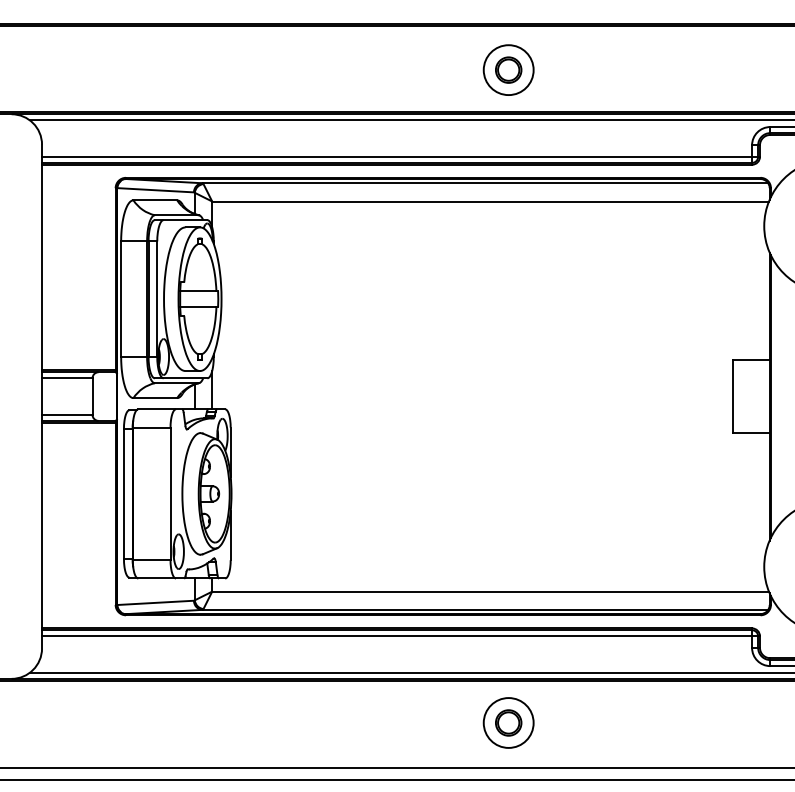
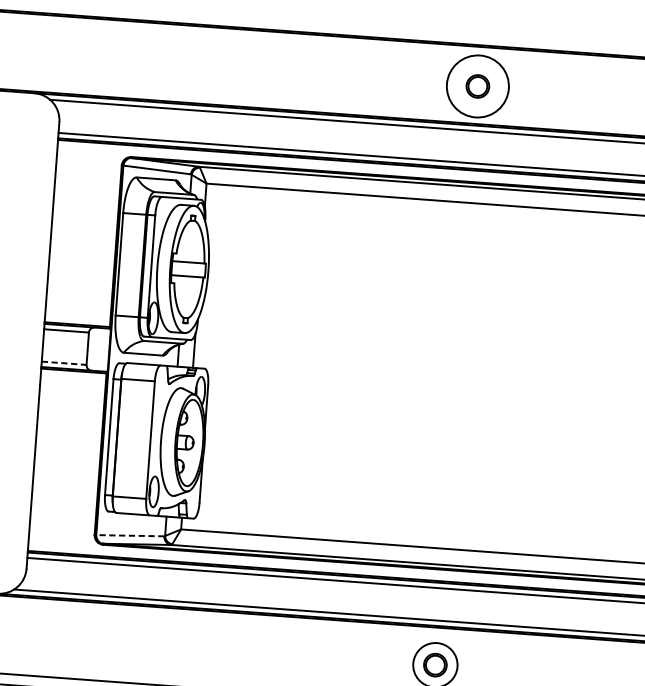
circle: (508, 70) -> (477, 86), size x1.4
line: (67, 414) -> (64, 362), solid -> dashed
line: (155, 602) -> (130, 535), solid -> dashed

